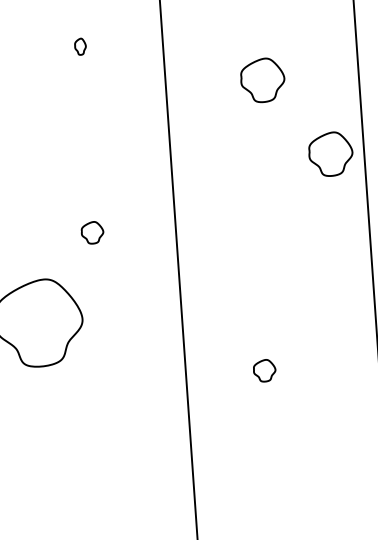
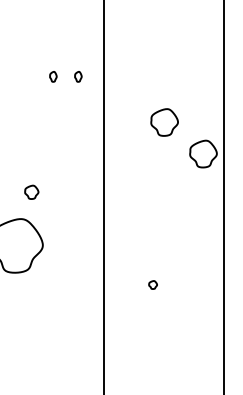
part: (120, 43) -> (78, 76), added
part: (262, 80) -> (164, 122), moved
part: (91, 231) -> (31, 191), moved
part: (263, 370) -> (152, 284), size x0.6

